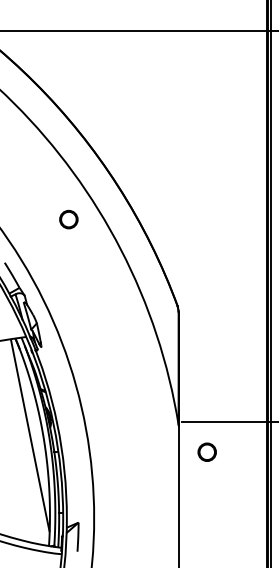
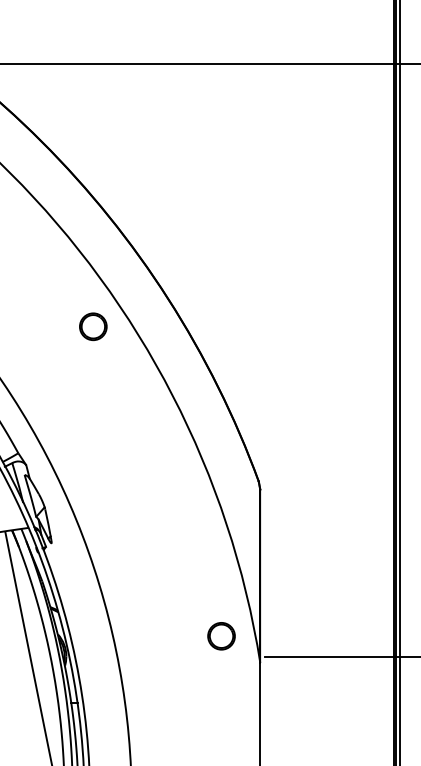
circle: (68, 219) -> (92, 326), moved
circle: (206, 451) -> (220, 635), moved

